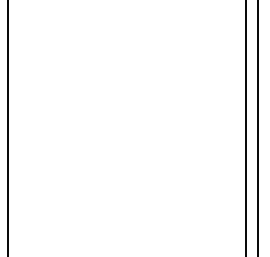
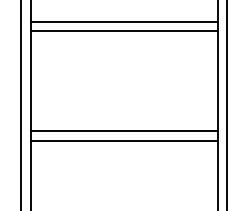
line: (127, 28) -> (124, 21), added
line: (127, 41) -> (124, 31), added
line: (127, 168) -> (124, 131), added
line: (127, 180) -> (124, 140), added

